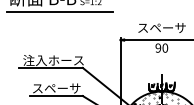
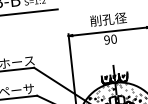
text: (161, 27) -> (108, 19), スペーサ -> 削孔径

